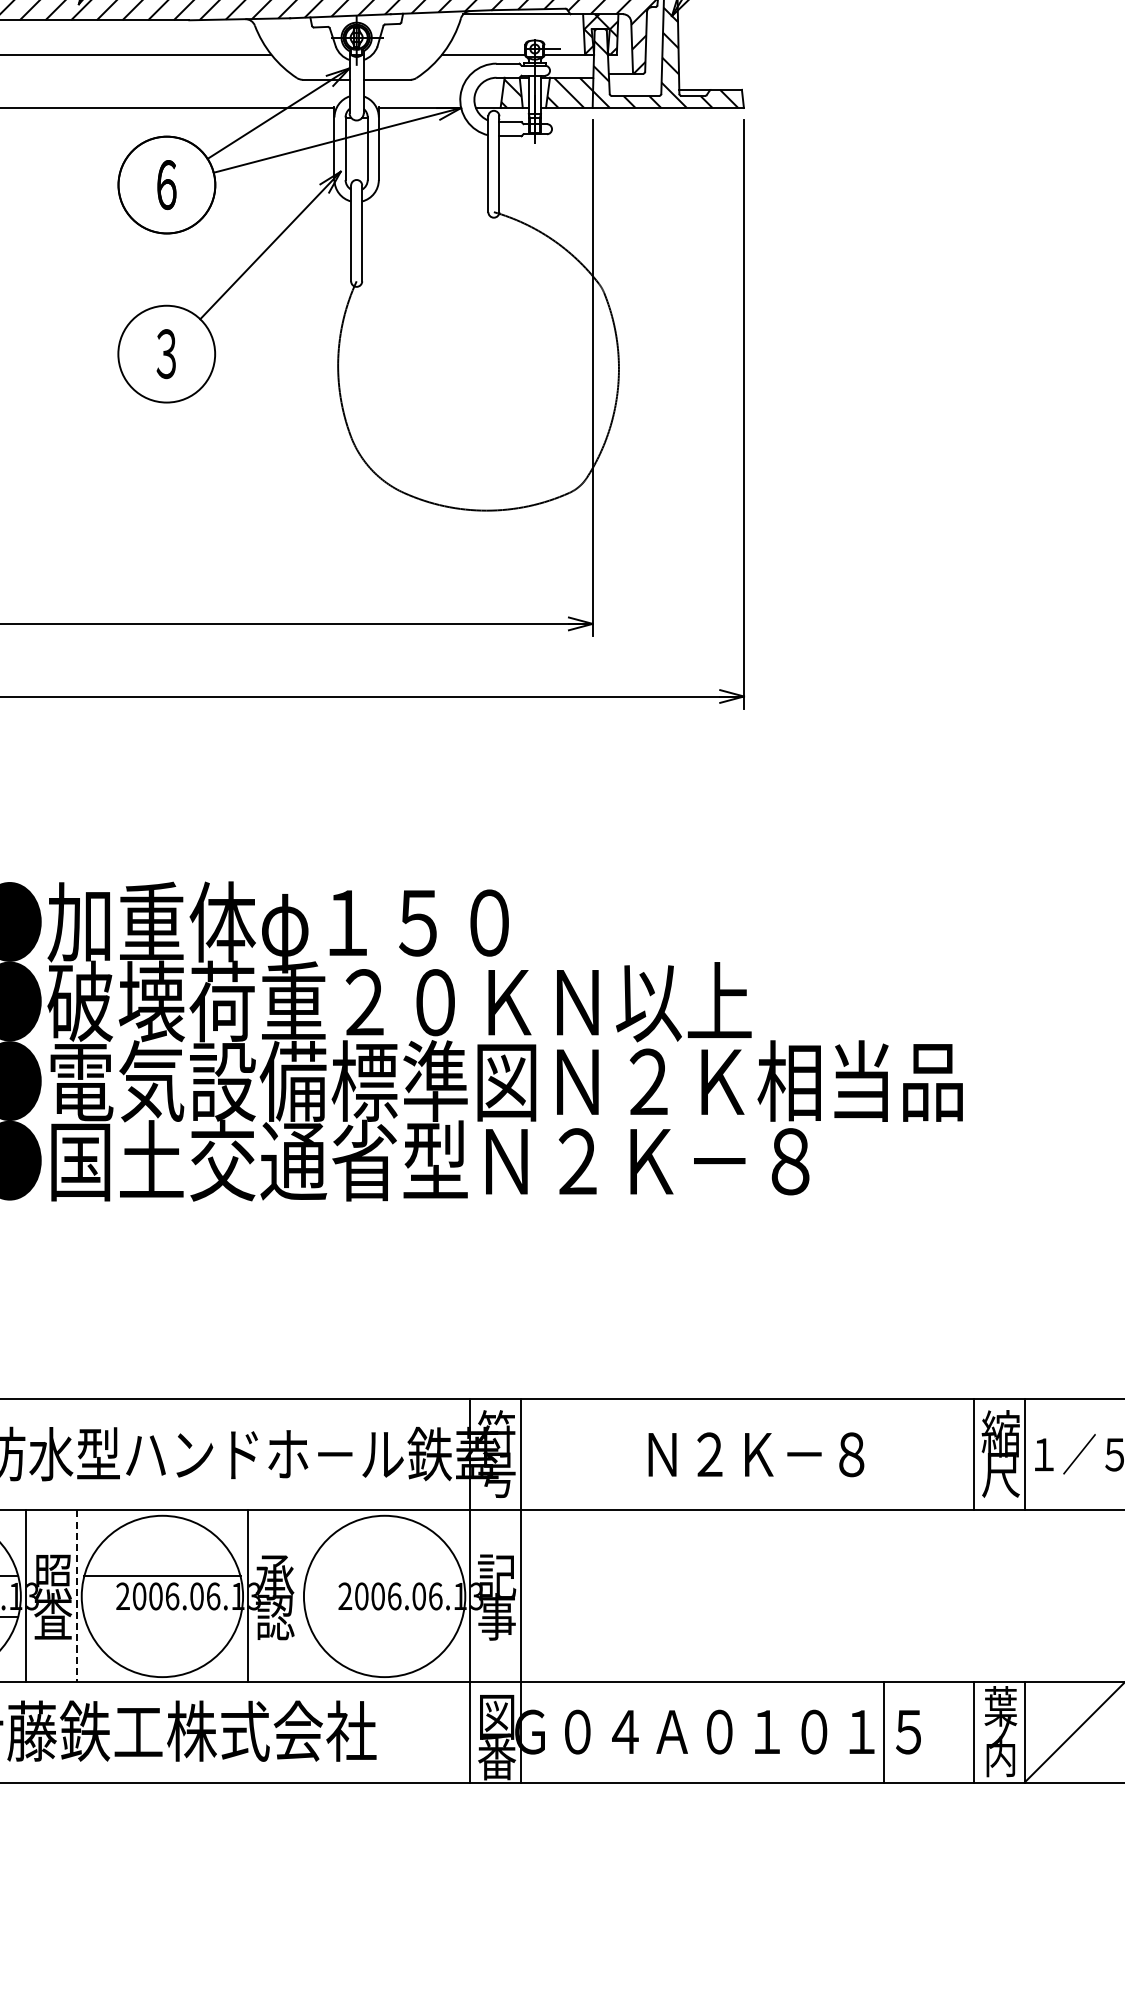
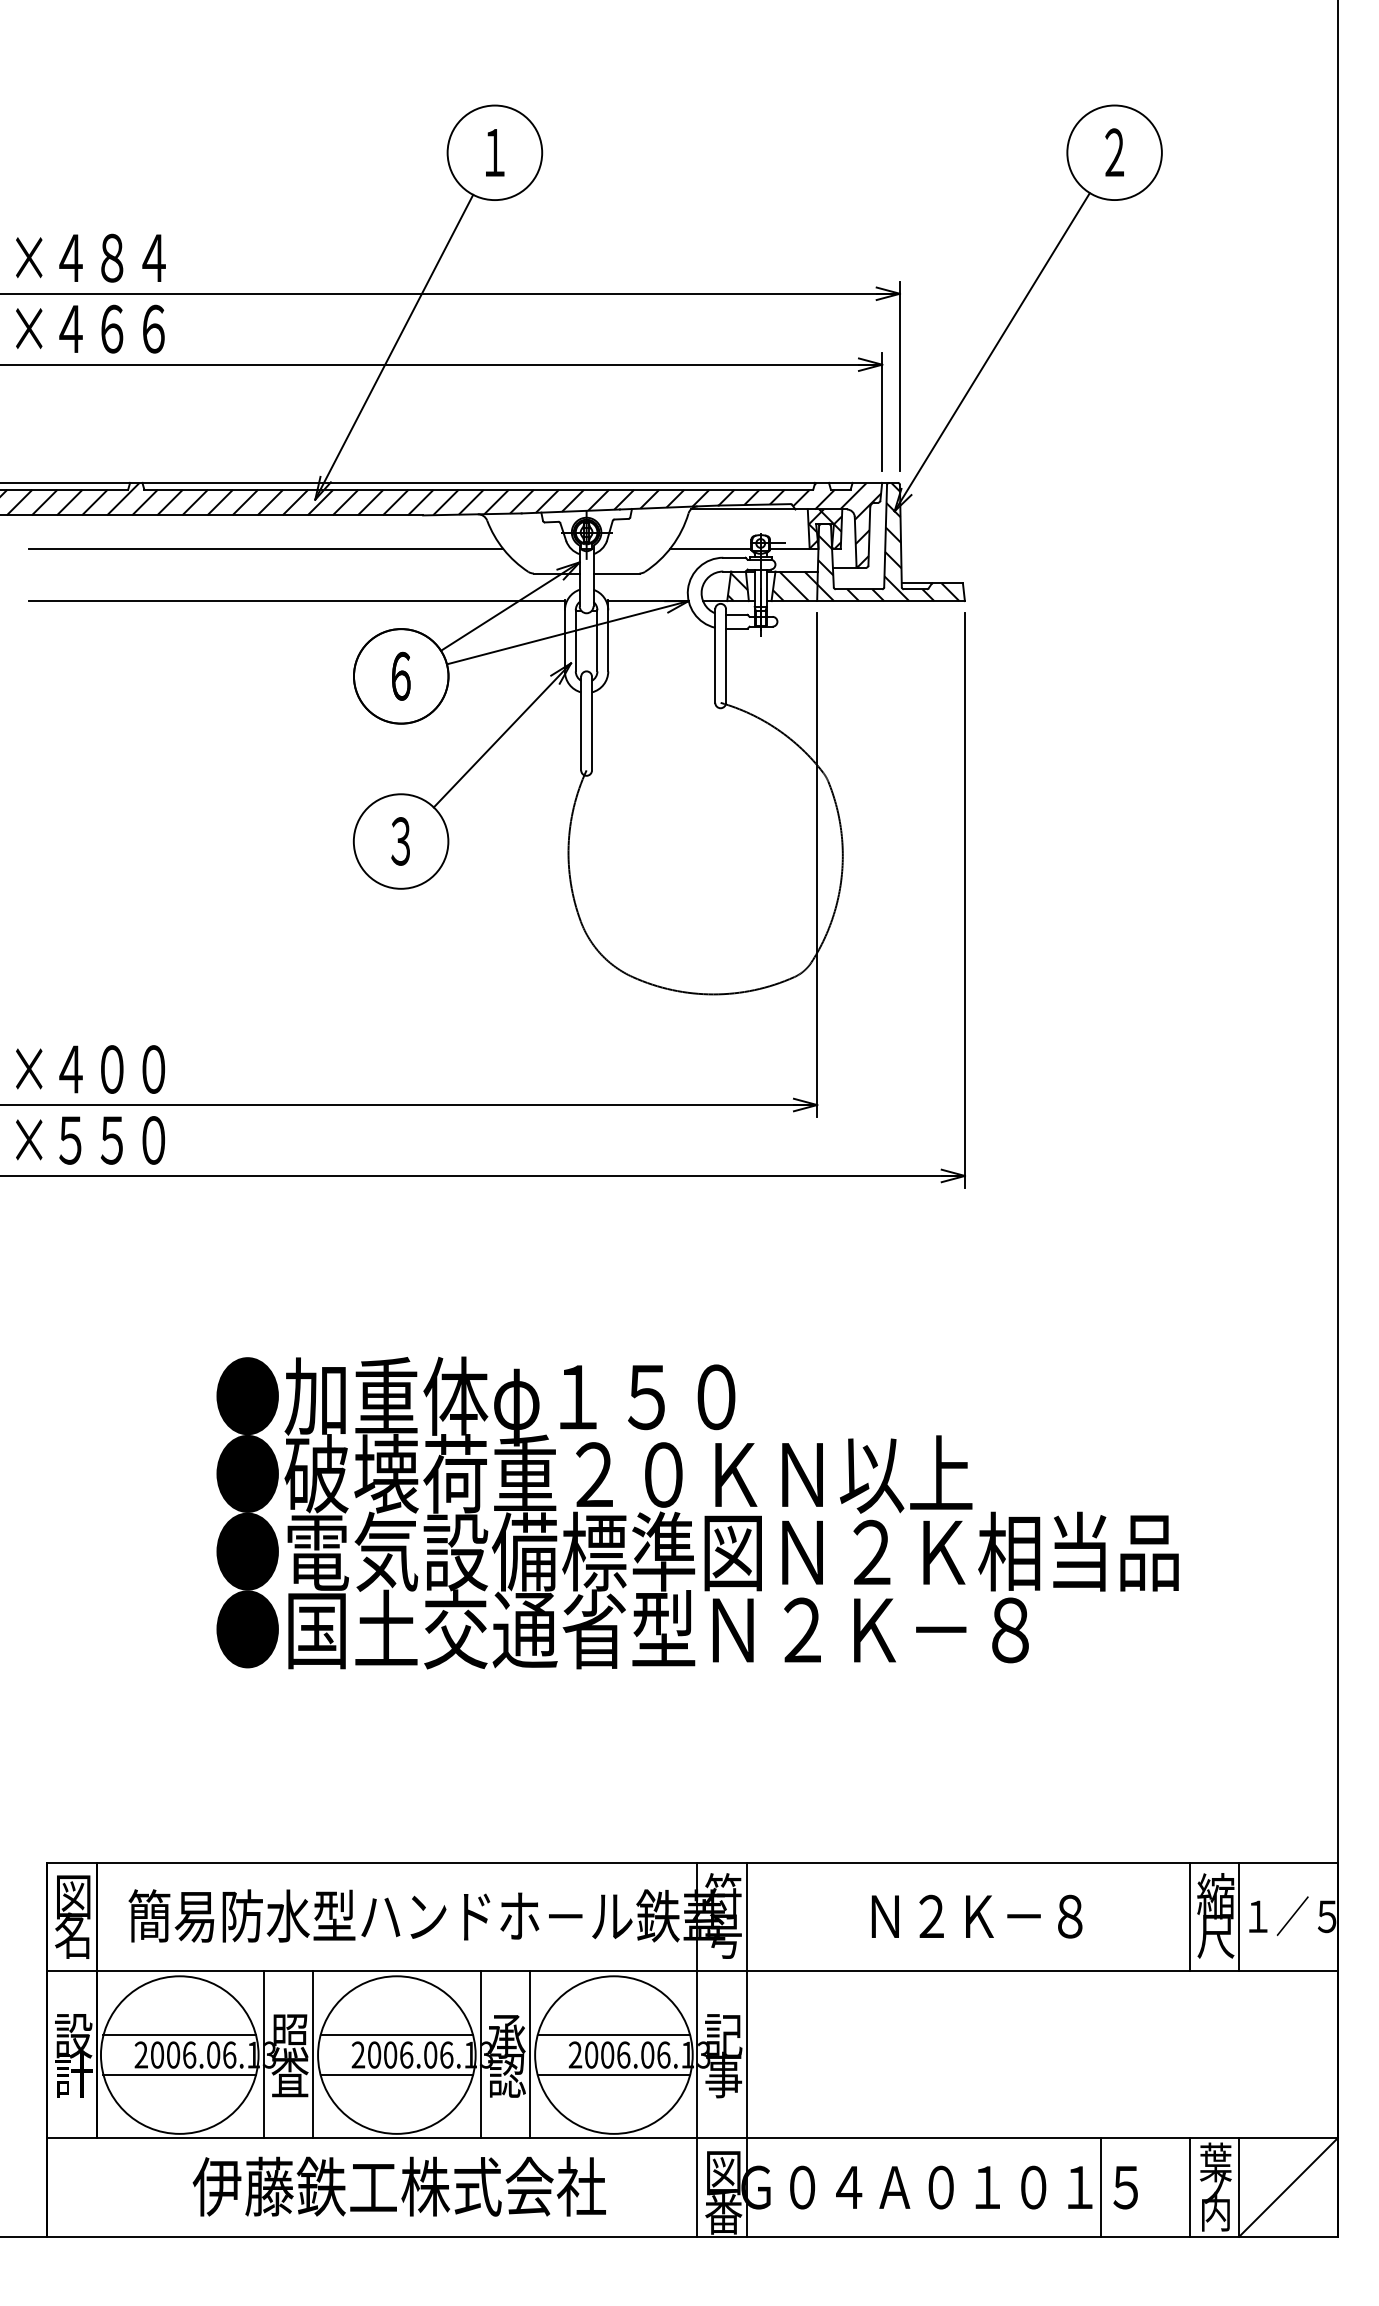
line: (384, 1576) -> (613, 2035), added
line: (77, 1595) -> (313, 2054), dashed -> solid
line: (298, 1595) -> (529, 2054), added
line: (162, 1616) -> (396, 2074), added
line: (384, 1616) -> (613, 2074), added

